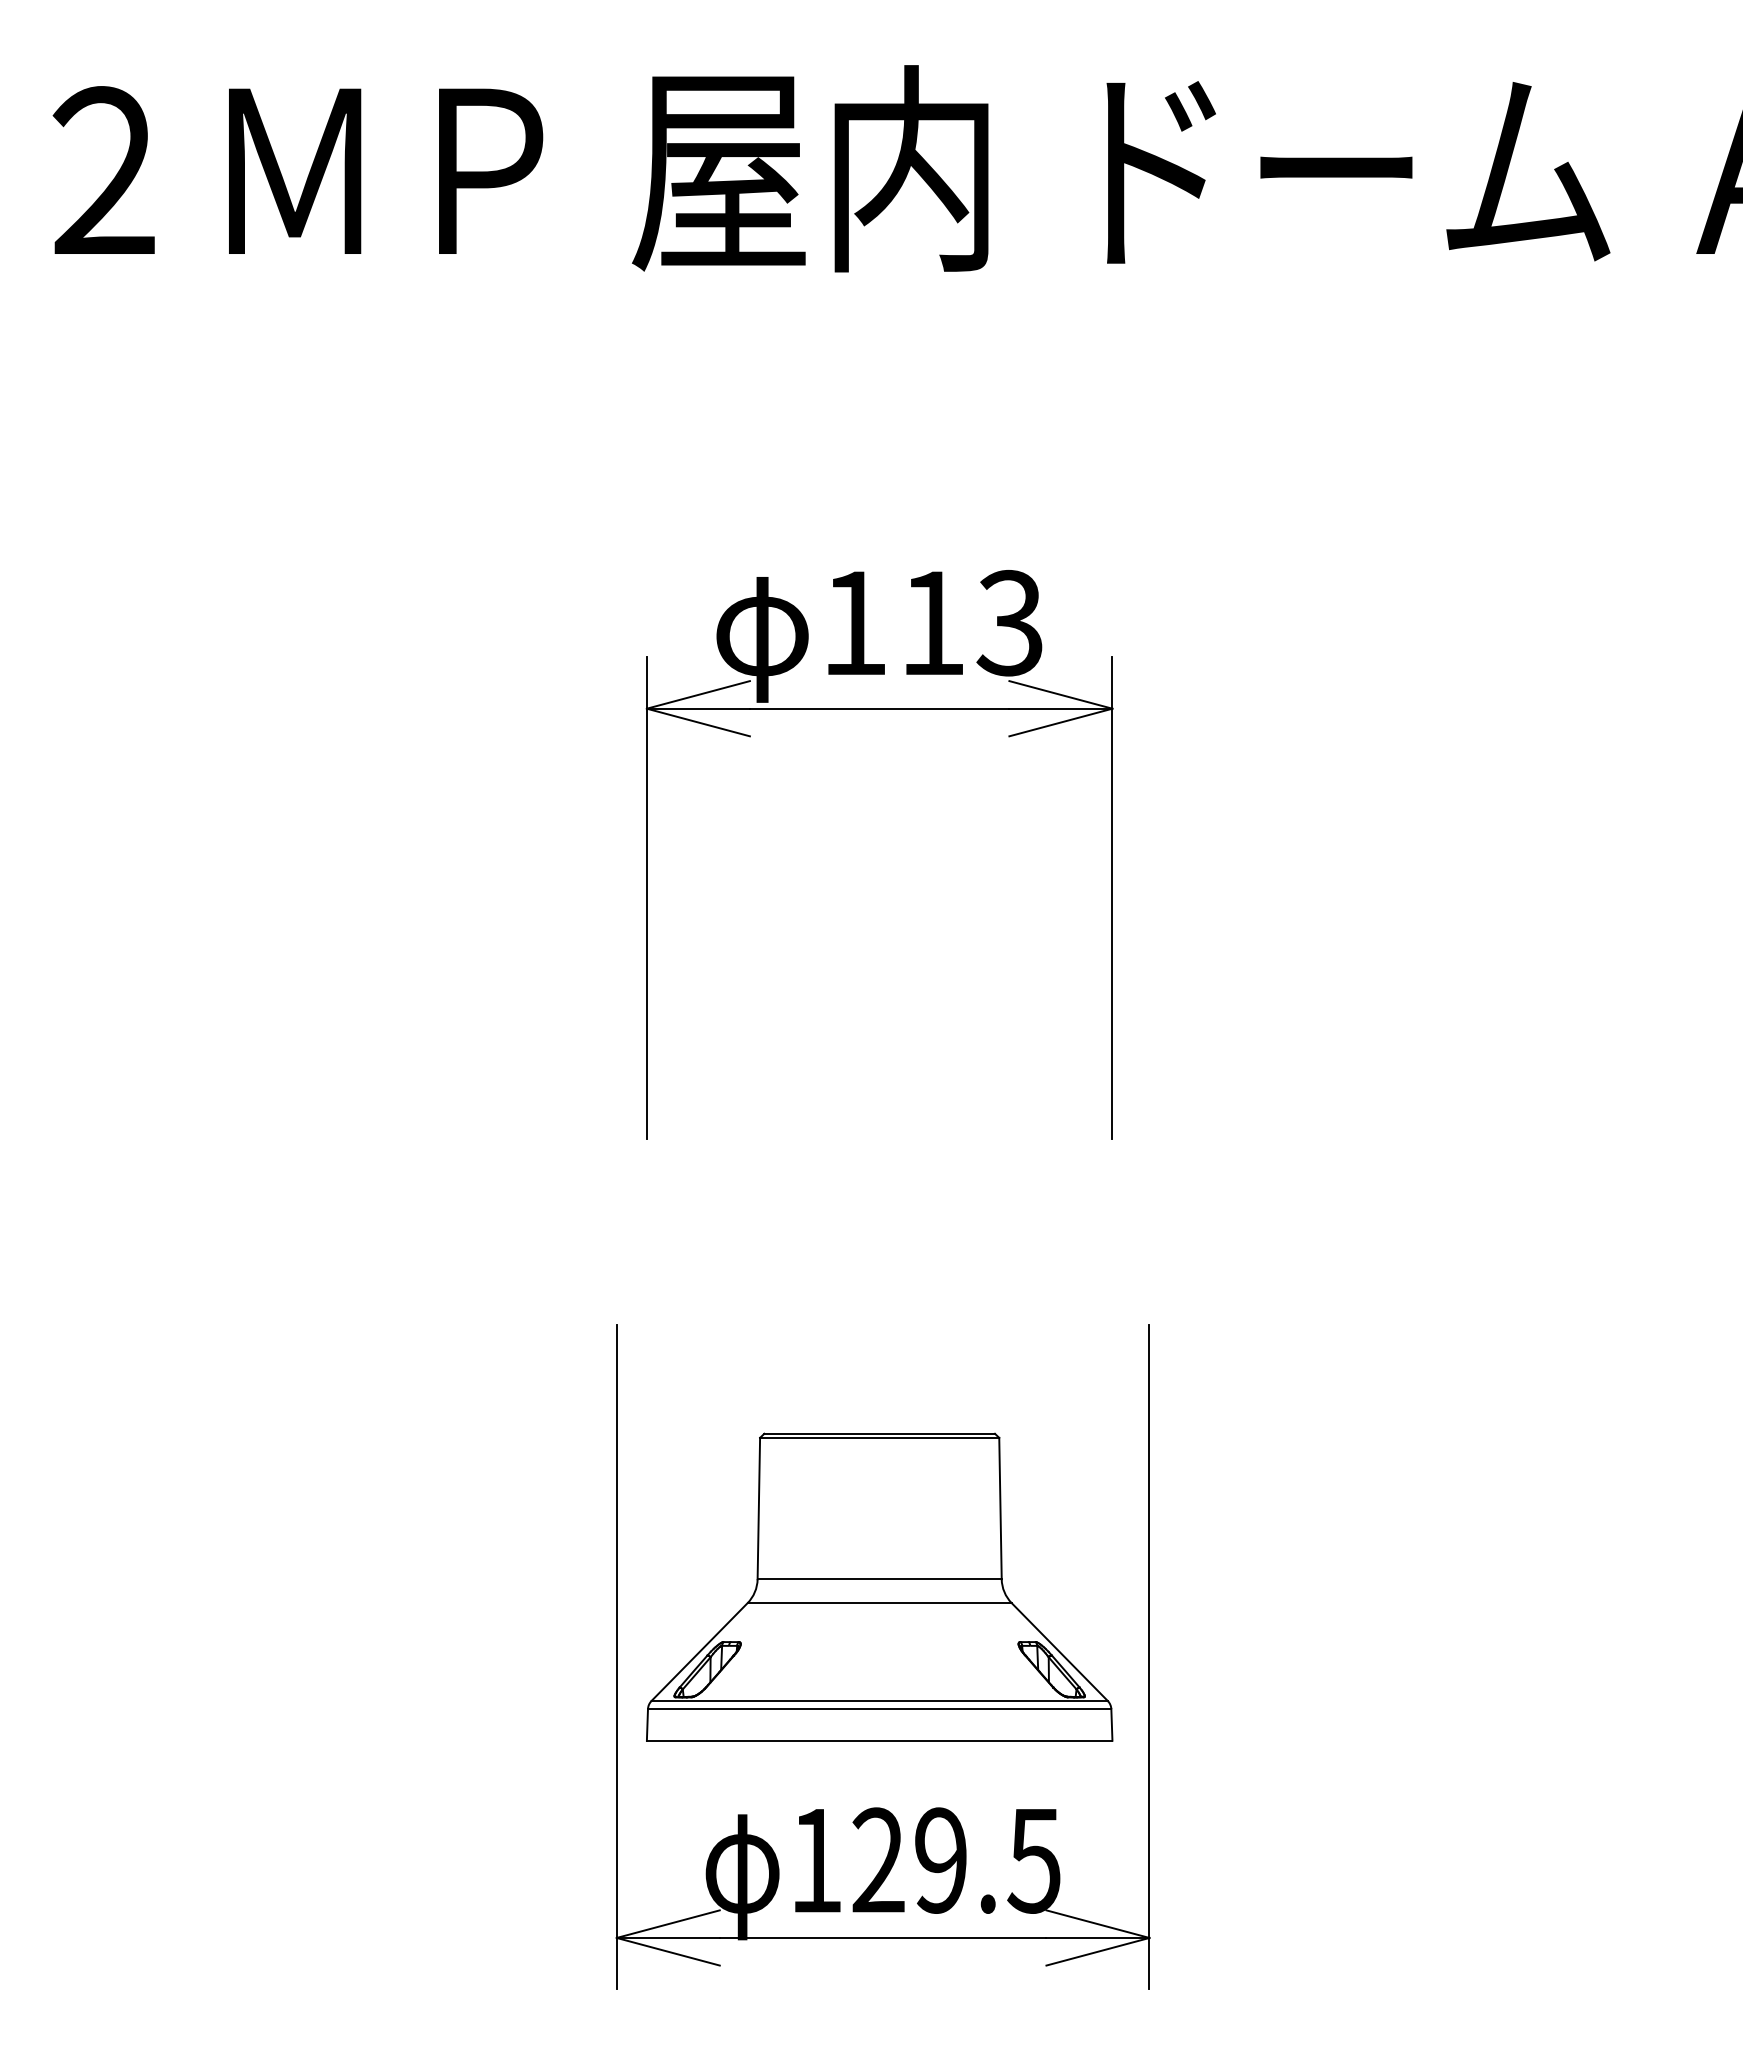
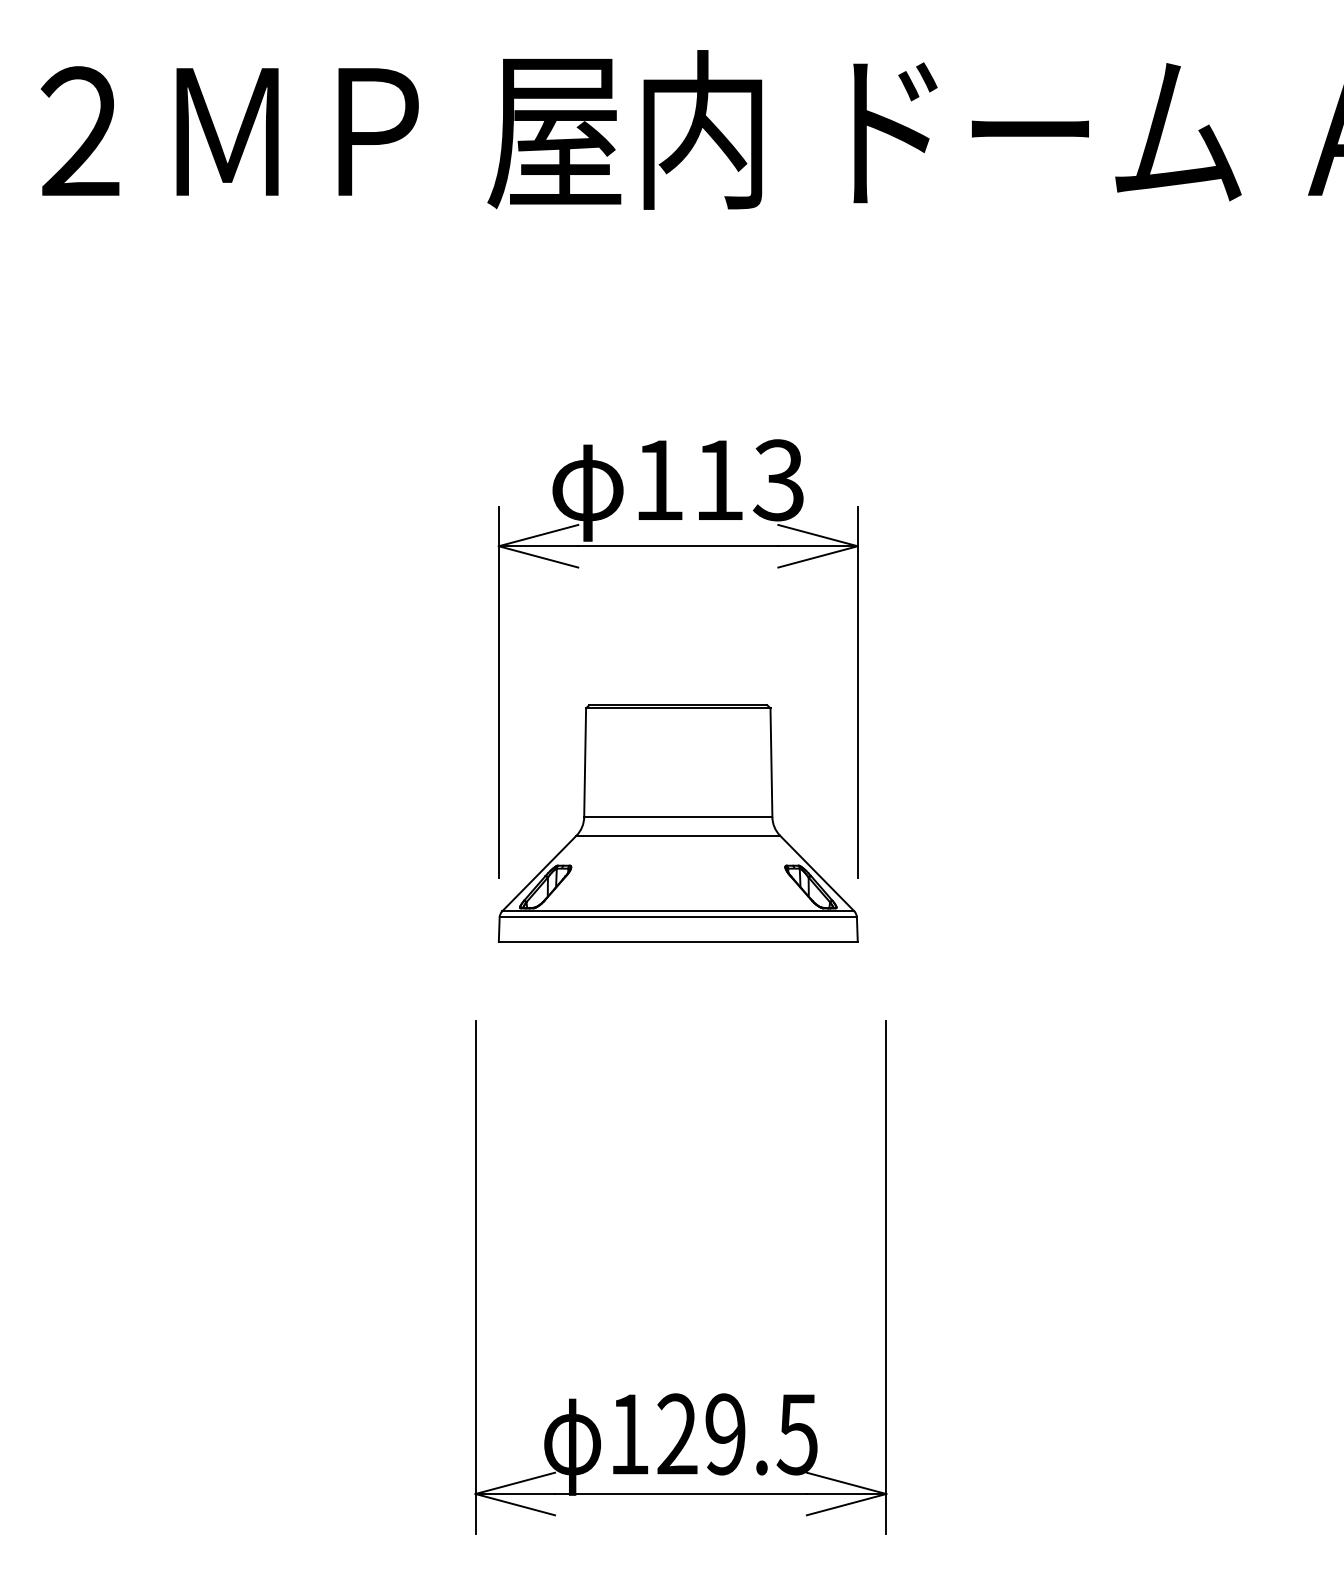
part: (879, 1586) -> (678, 822), moved

